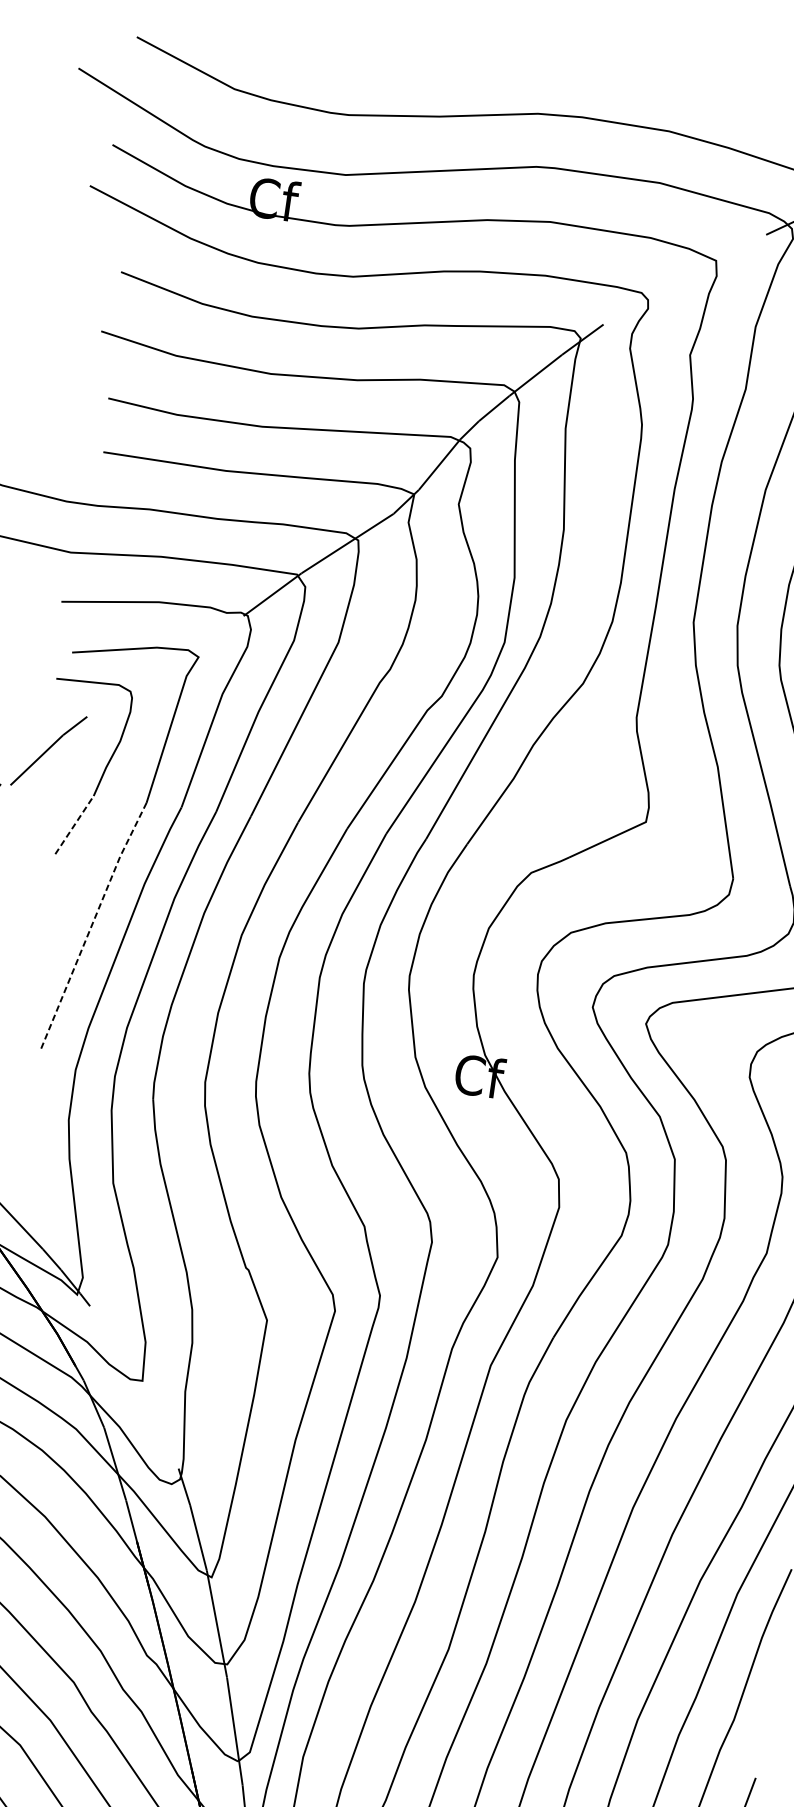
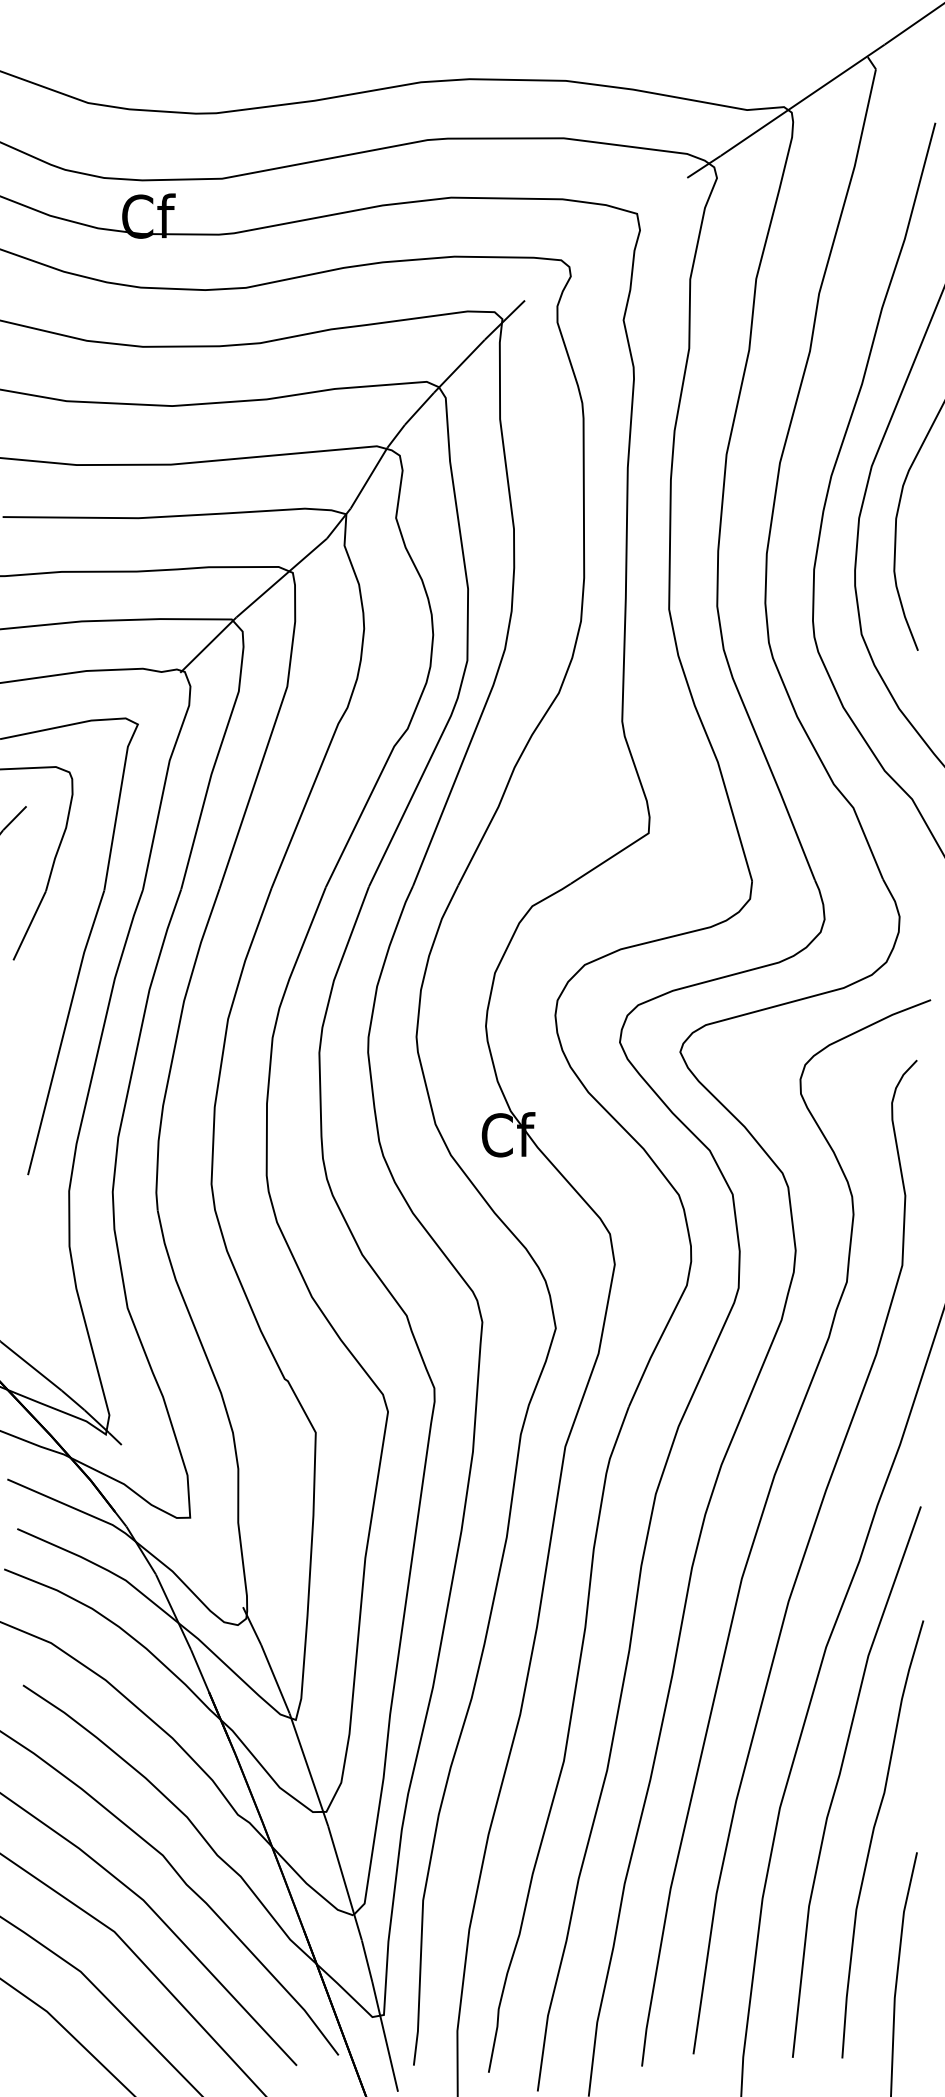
line: (74, 824) -> (29, 925), dashed -> solid
line: (92, 925) -> (64, 1031), dashed -> solid

